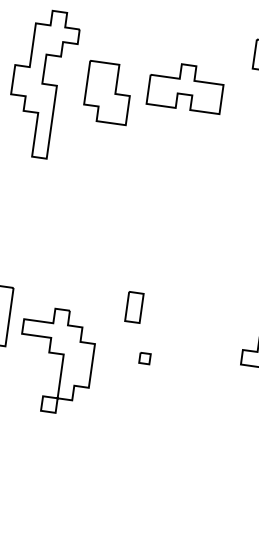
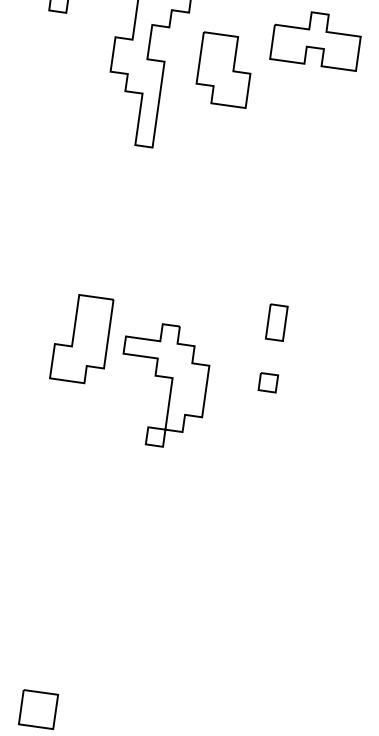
part: (185, 89) -> (315, 41), moved
part: (134, 307) -> (276, 322), moved
part: (144, 358) -> (267, 382), size x1.43

